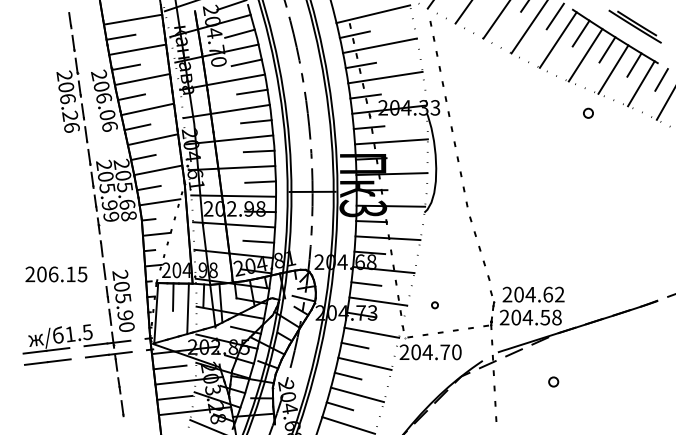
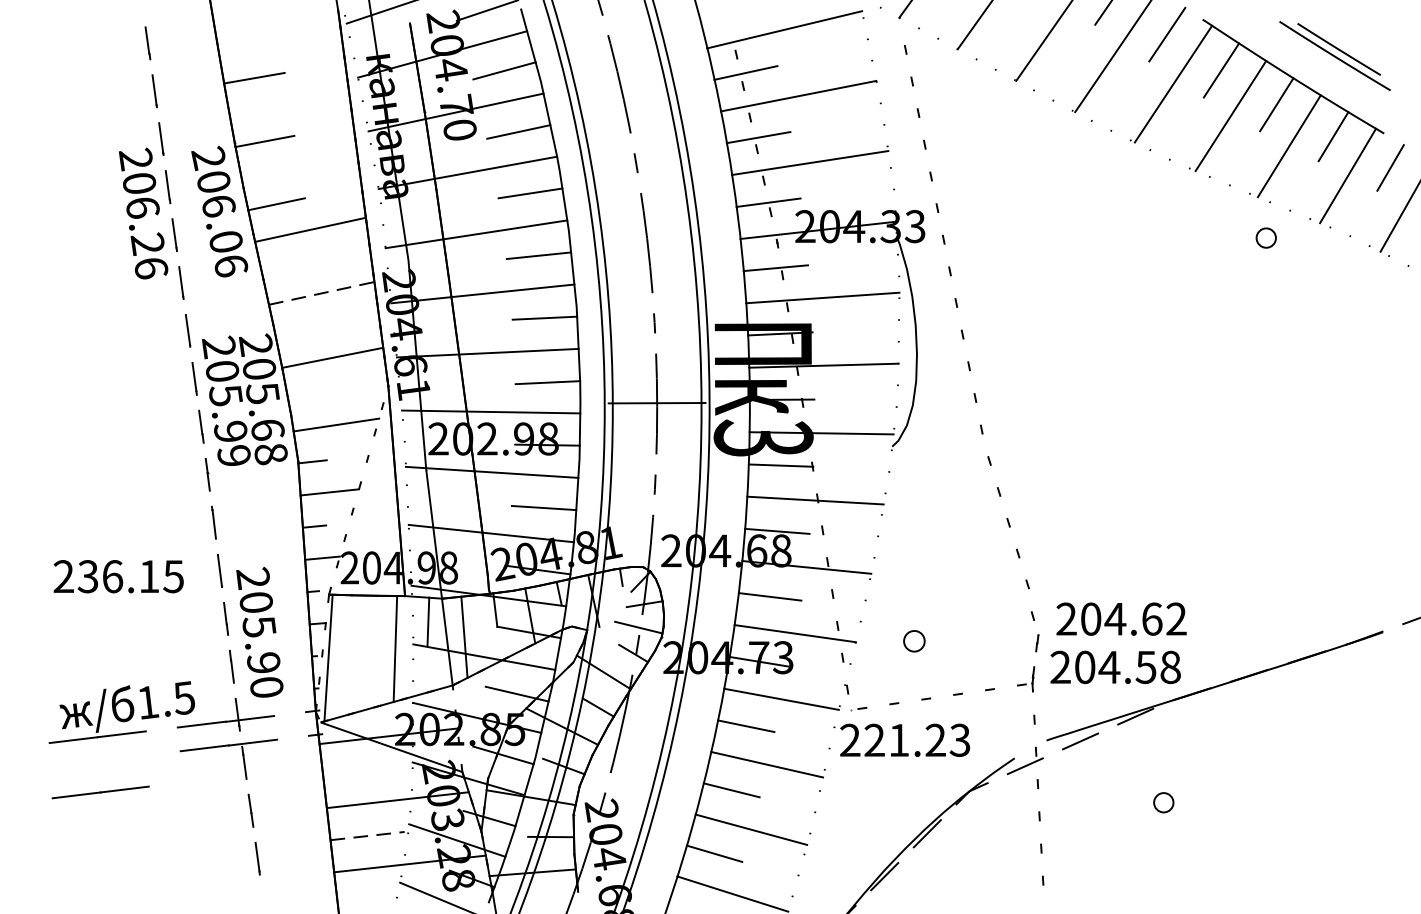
line: (132, 19) -> (278, 40), removed
line: (137, 49) -> (289, 103), removed
line: (142, 79) -> (299, 166), removed
part: (588, 112) -> (1266, 236), moved
line: (137, 127) -> (289, 267), removed
line: (153, 139) -> (322, 293), solid -> dashed
line: (143, 157) -> (301, 330), removed
line: (148, 187) -> (312, 393), removed
text: (41, 274) -> (87, 576), 206.15 -> 236.15
line: (173, 296) -> (364, 623), removed
part: (434, 305) -> (913, 641), size x1.6
text: (436, 352) -> (917, 740), 204.70 -> 221.23
line: (47, 361) -> (99, 791), moved
line: (169, 367) -> (356, 772), removed
line: (174, 397) -> (366, 835), solid -> dashed

